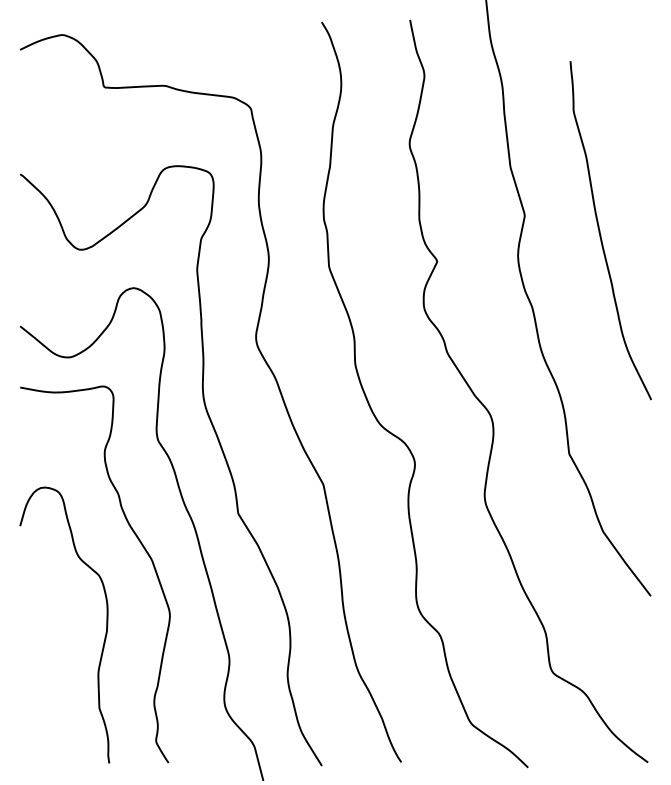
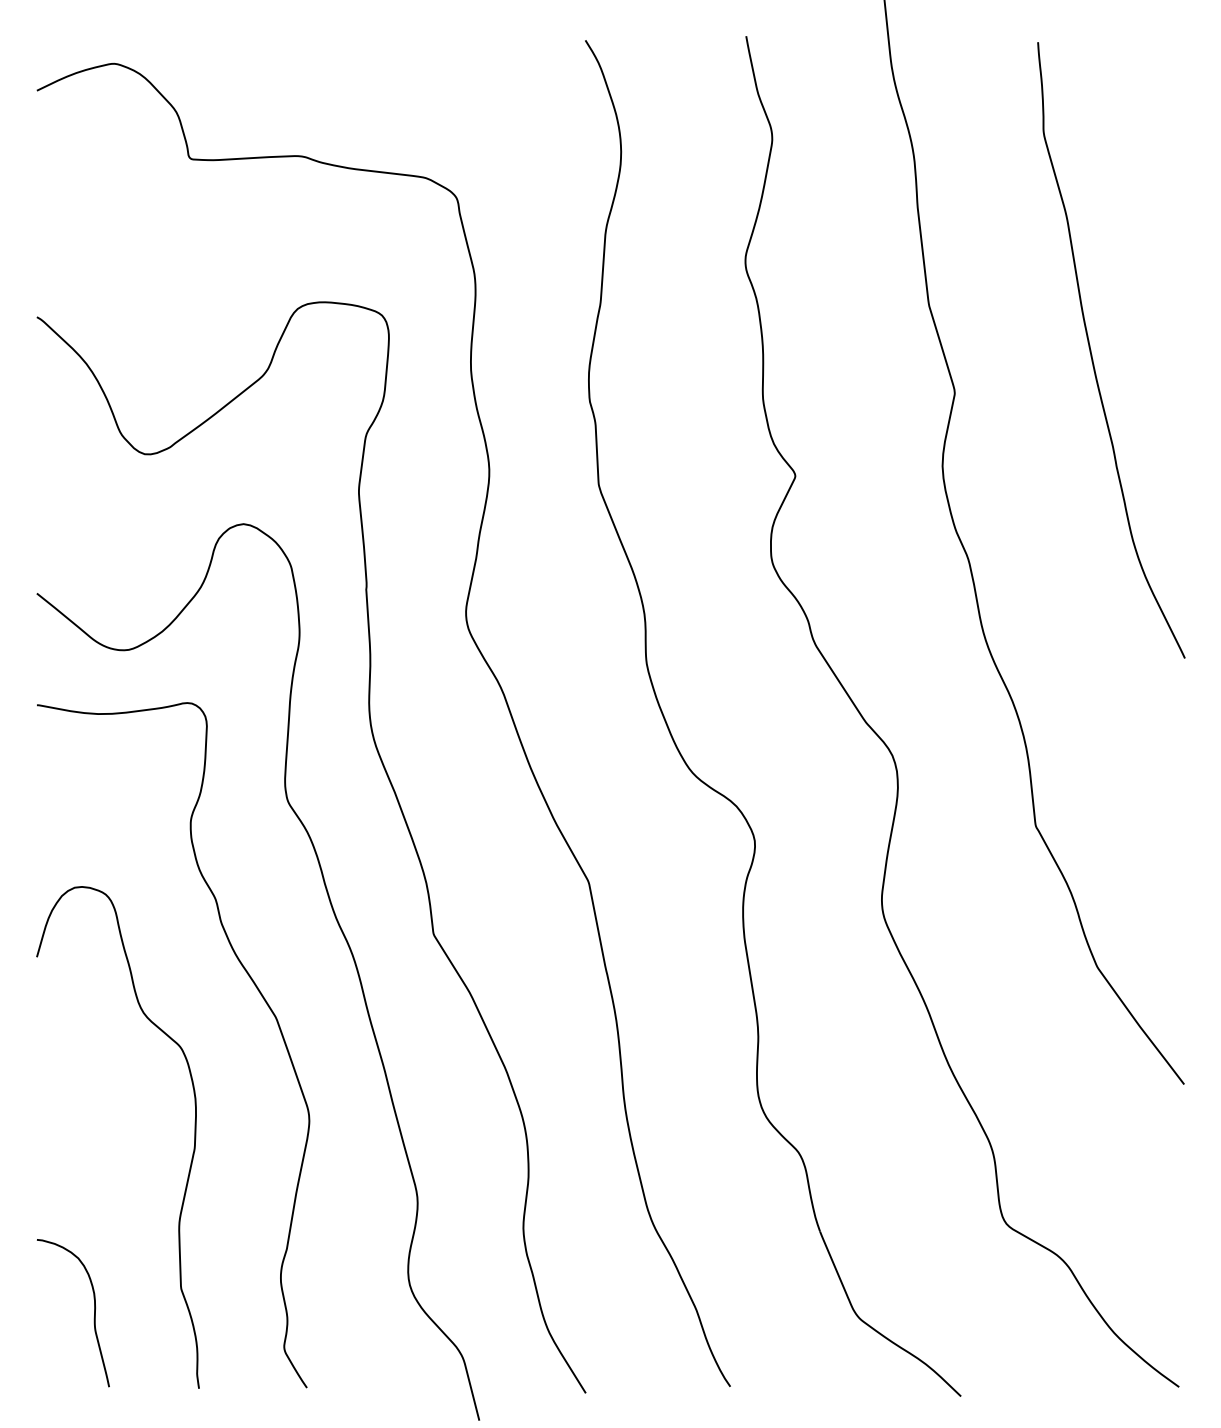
curve: (600, 230) -> (1092, 350), moved
curve: (51, 721) -> (93, 1312), added

